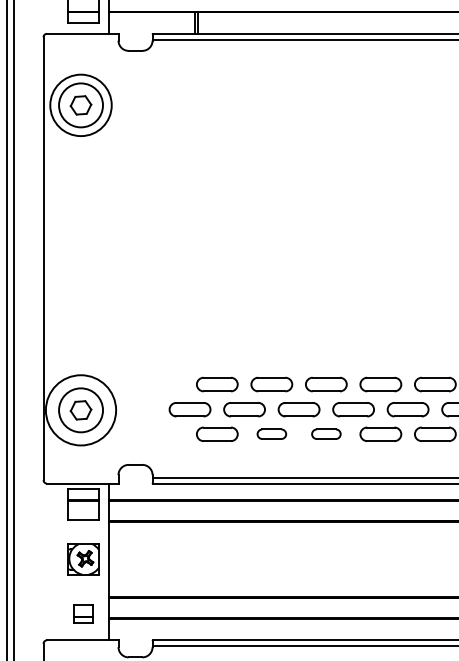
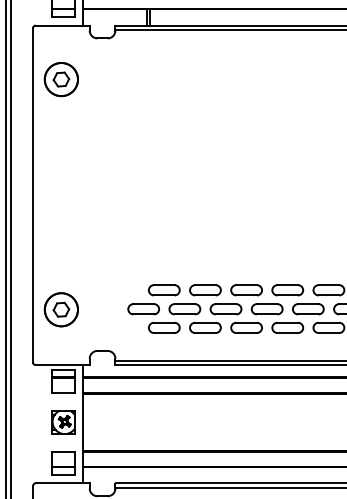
circle: (80, 105) -> (61, 79), size x0.71
circle: (80, 410) -> (61, 309), size x0.62
part: (271, 433) -> (205, 327), size x1.43
part: (326, 433) -> (246, 327), size x1.43
part: (83, 613) -> (63, 463), size x1.67

